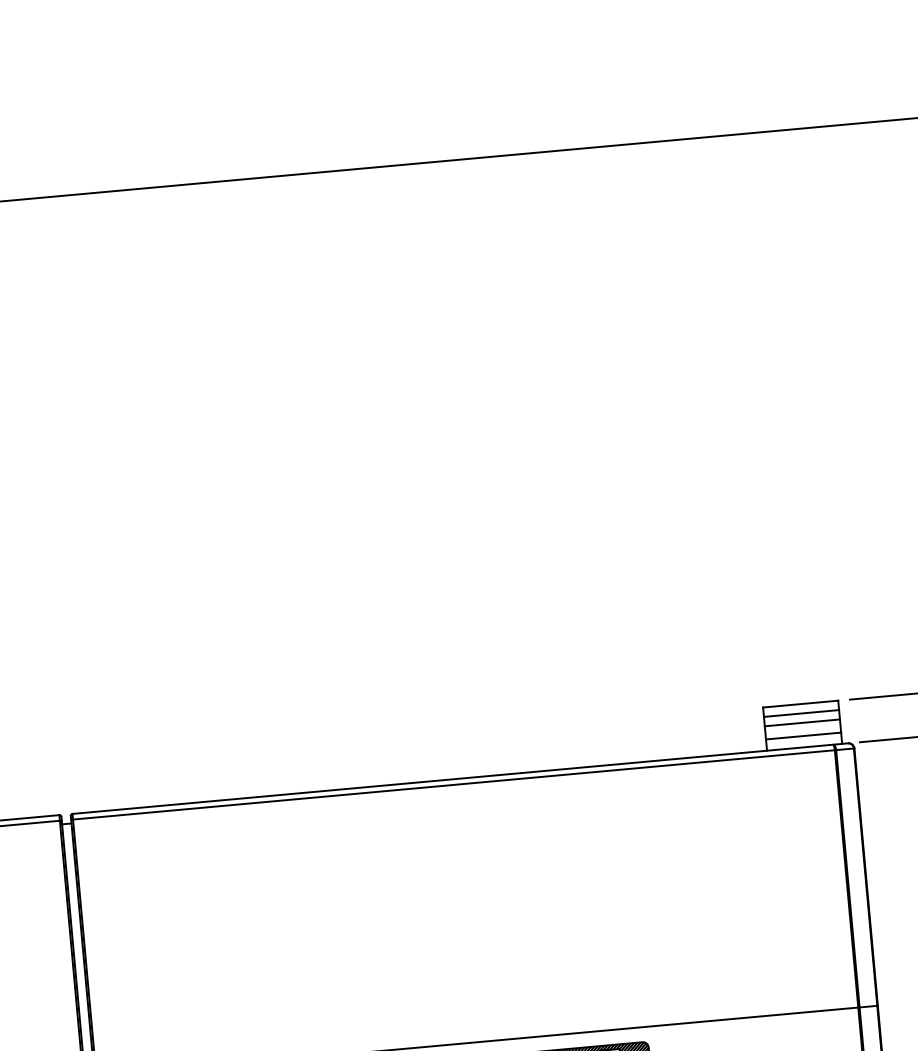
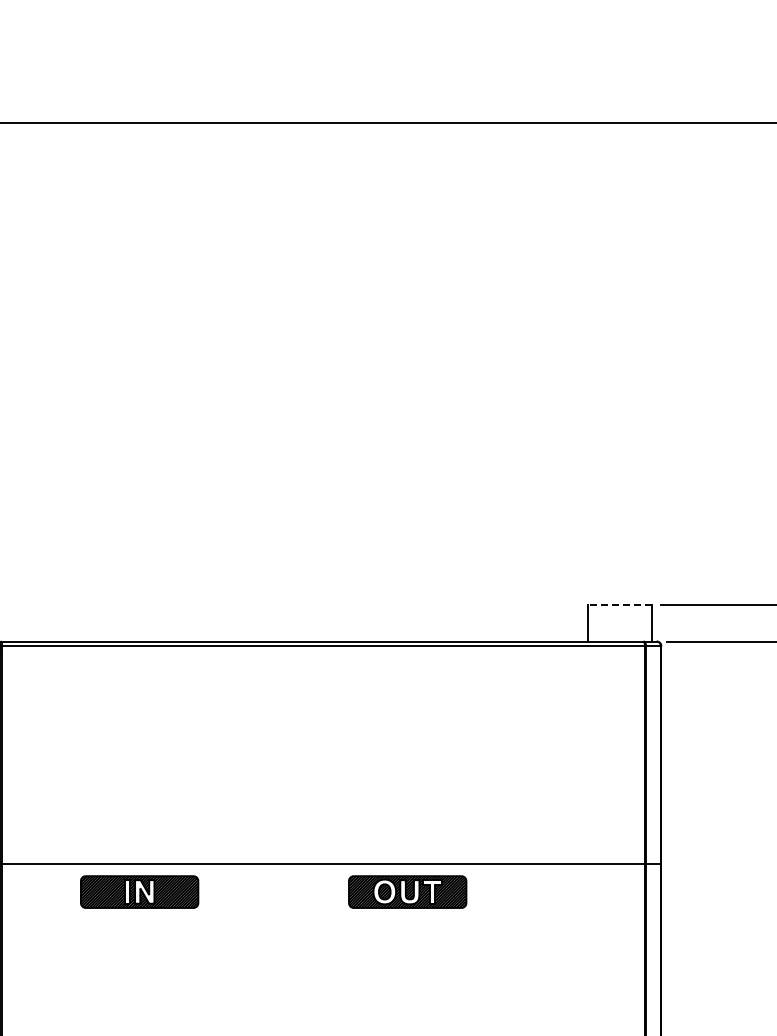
line: (800, 704) -> (619, 605), solid -> dashed
line: (801, 714) -> (619, 613), removed
line: (801, 722) -> (619, 620), removed
line: (803, 736) -> (619, 632), removed

